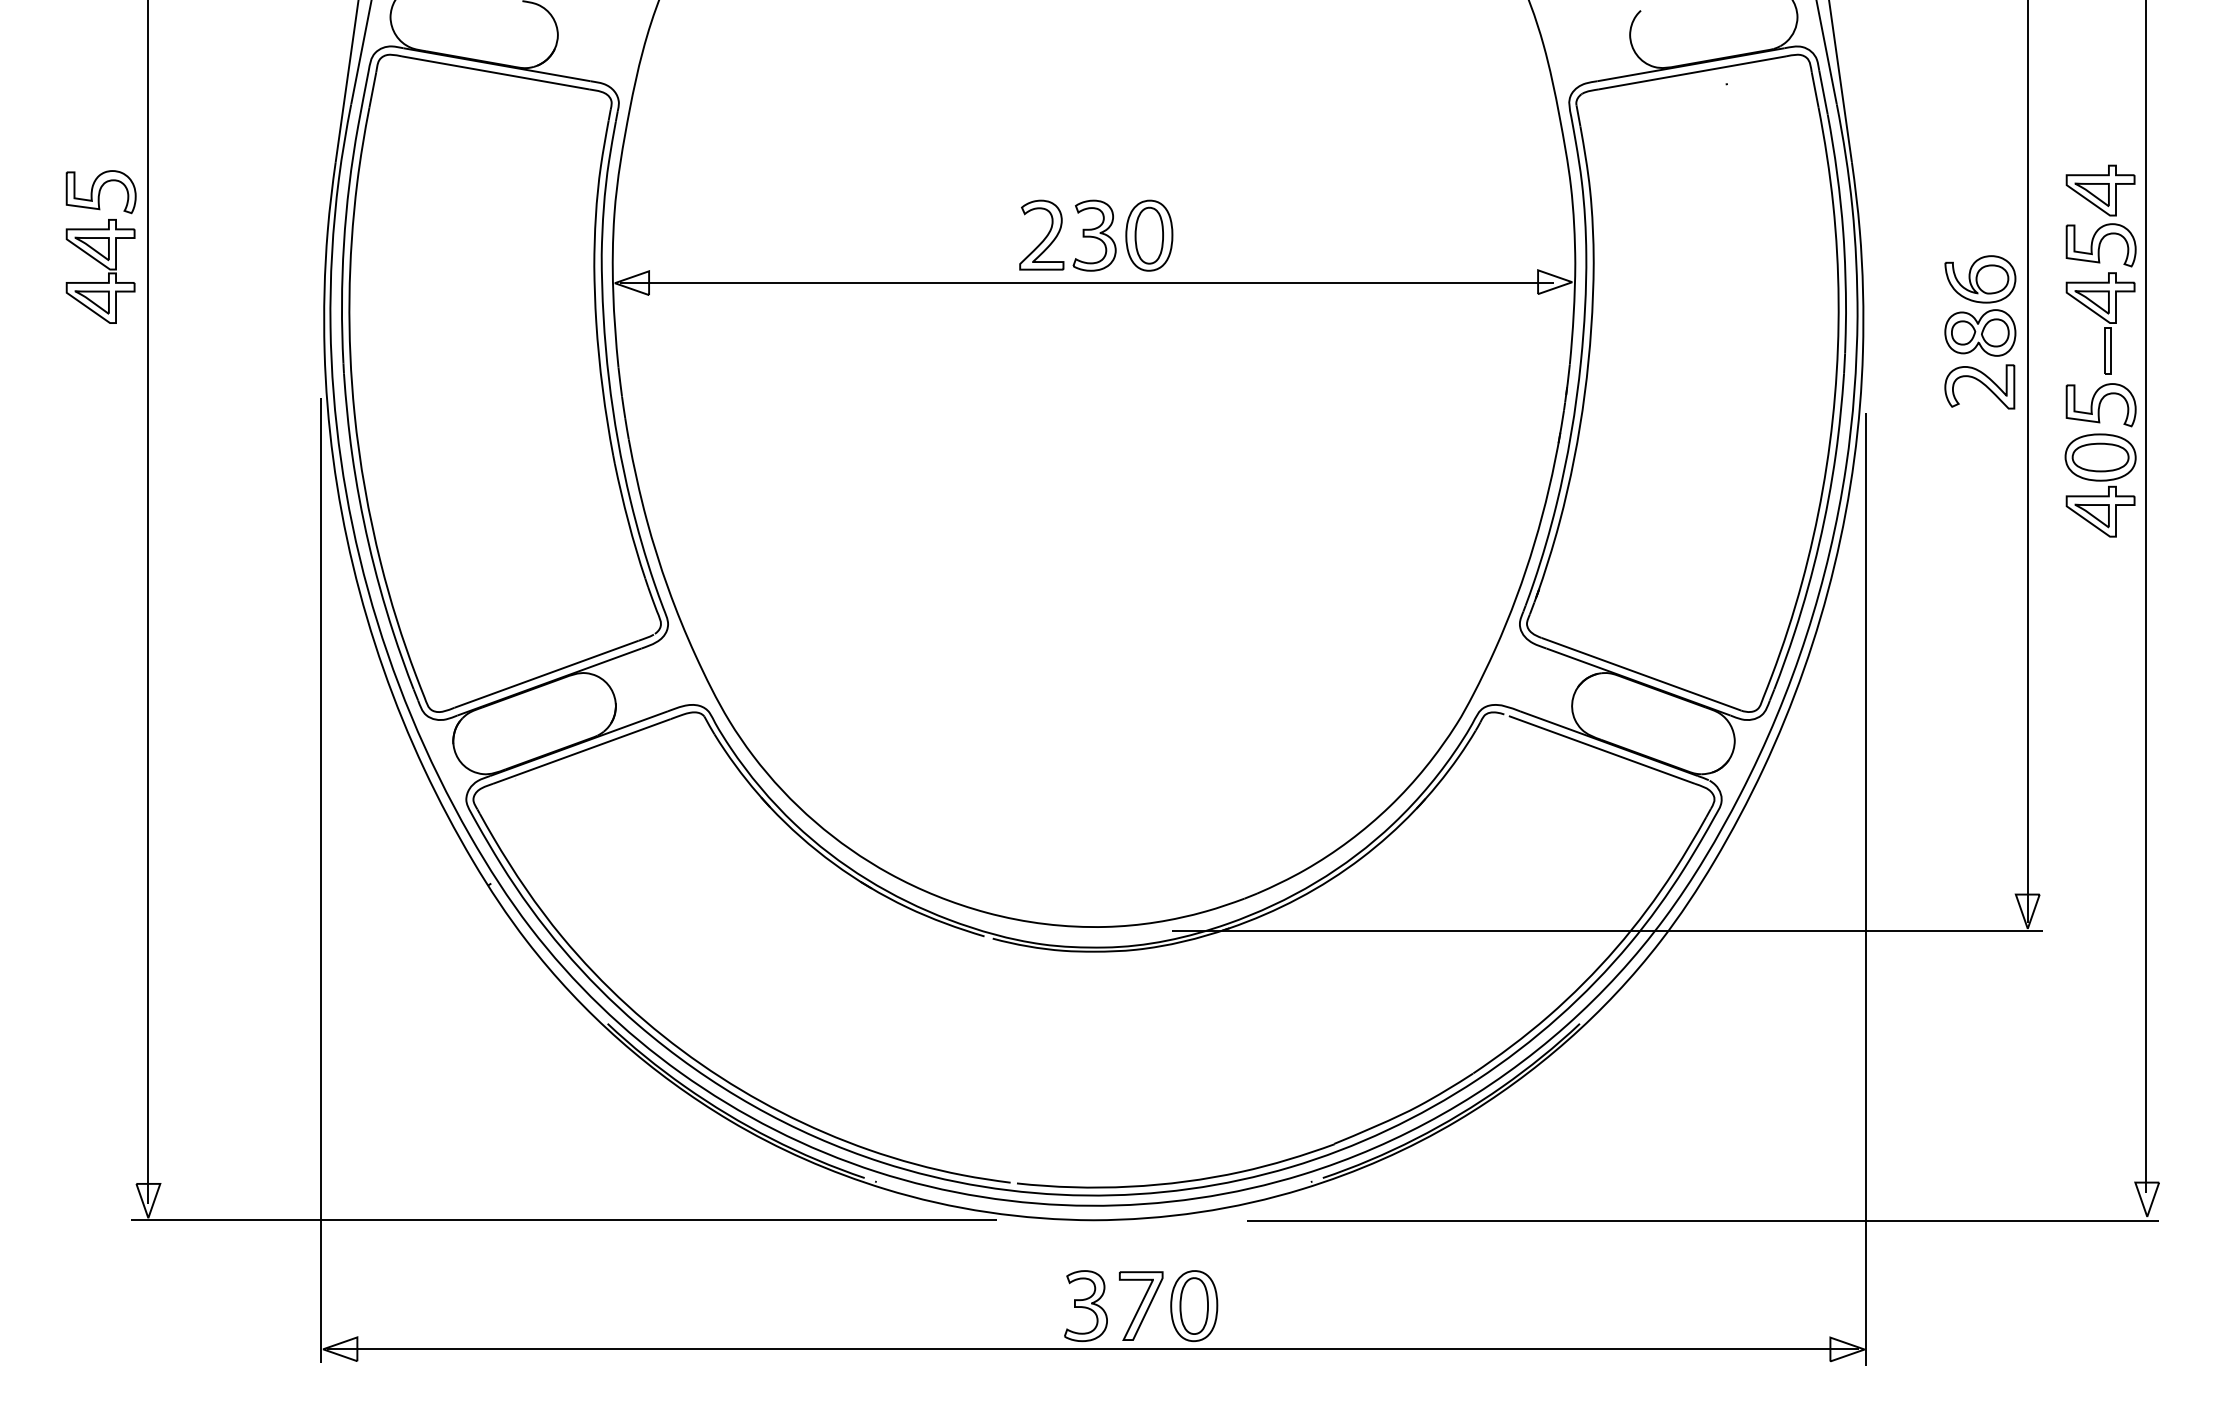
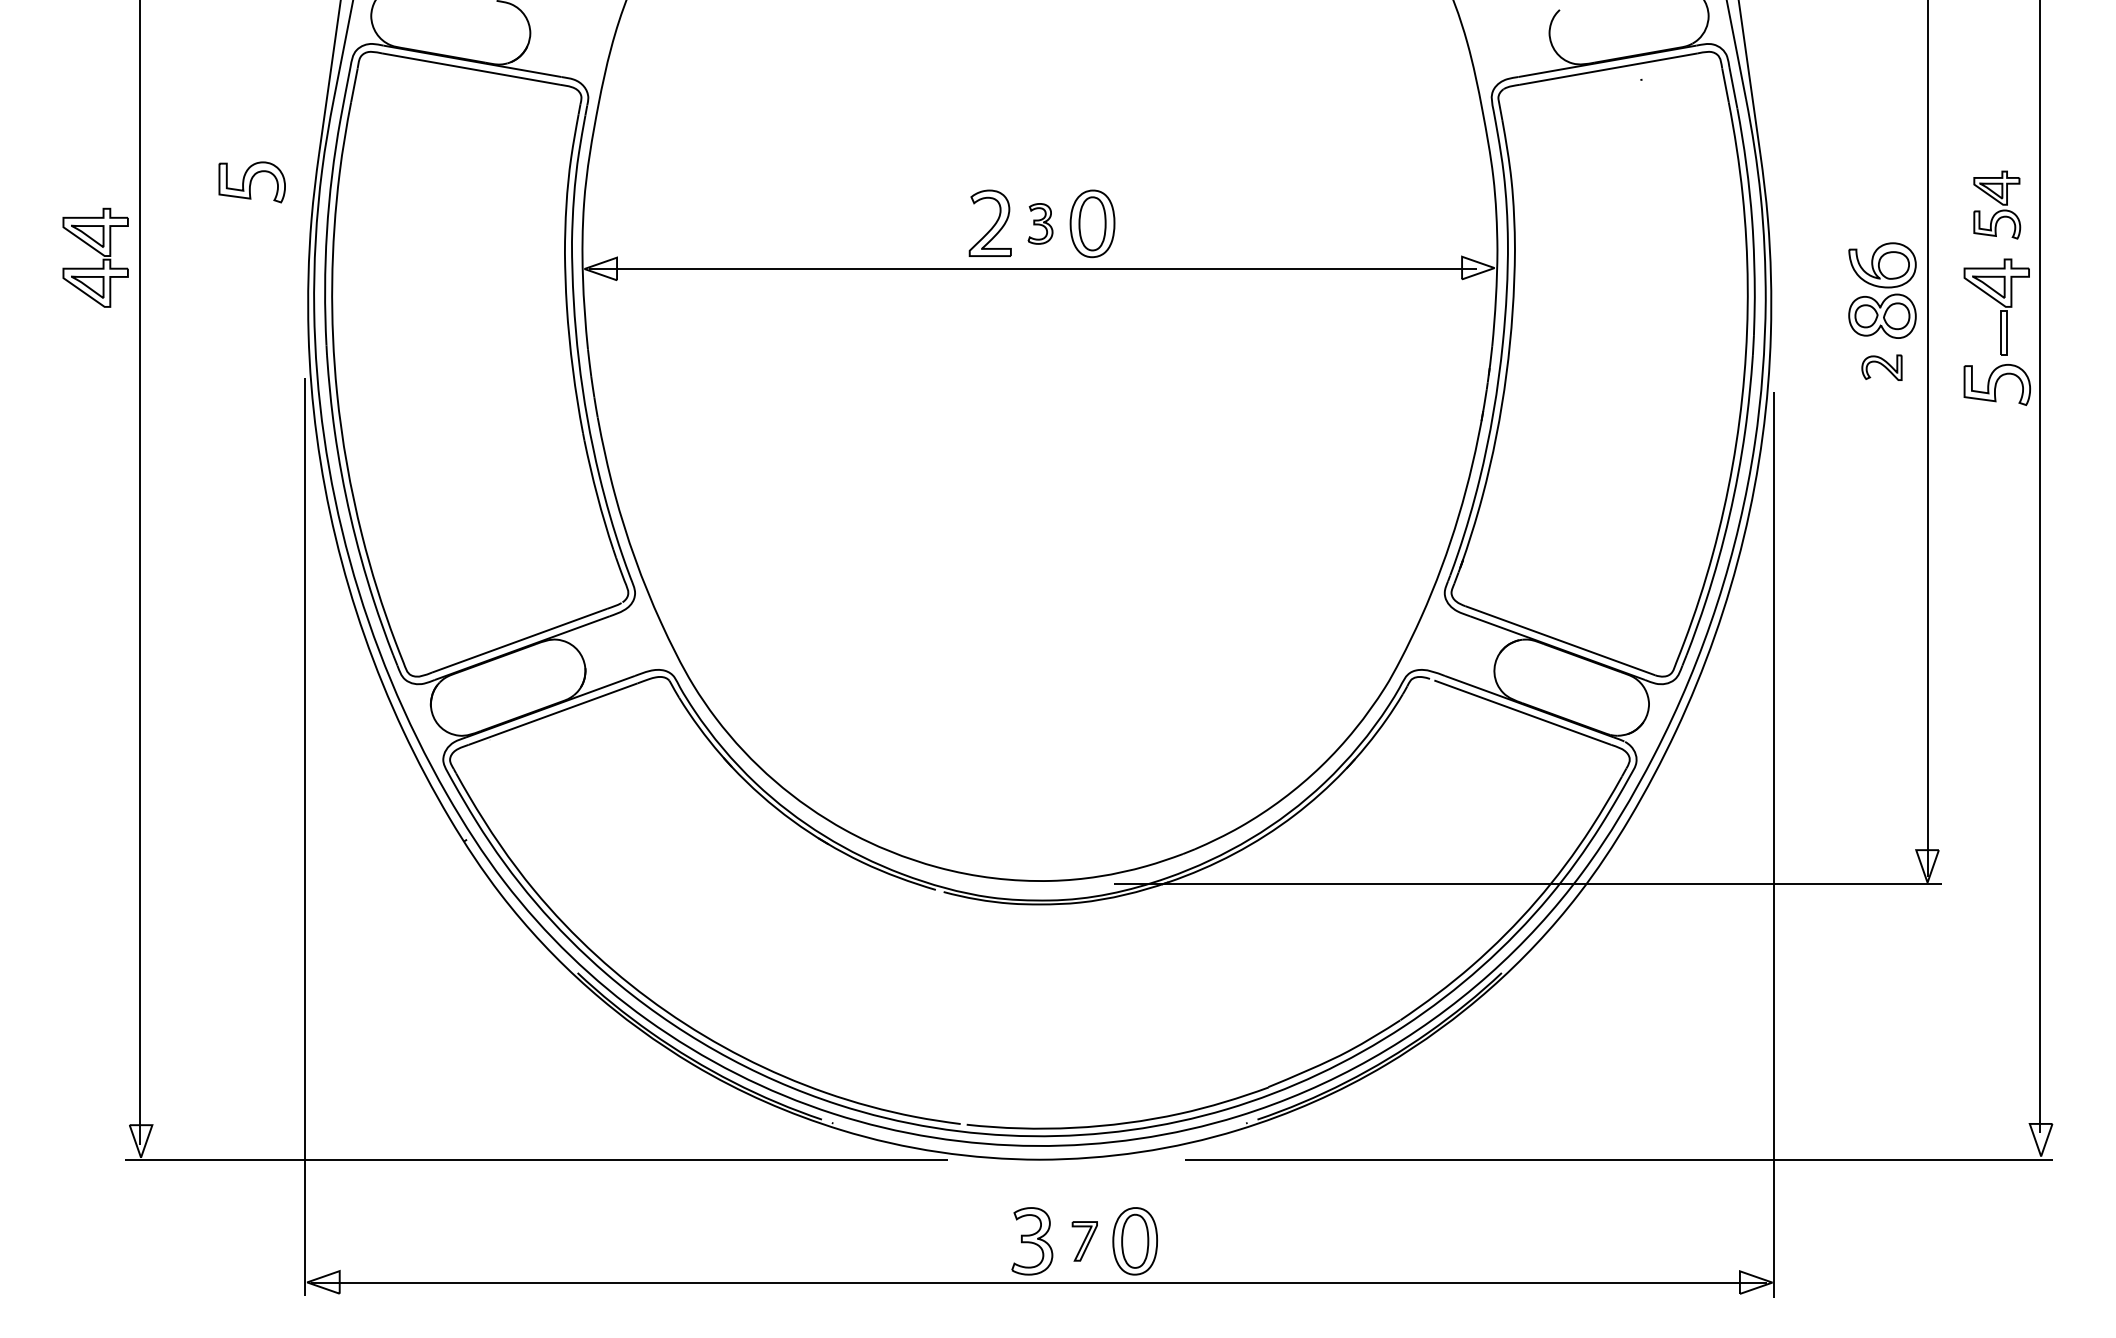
part: (100, 192) -> (251, 182), moved
part: (2100, 215) -> (1996, 204), size x0.7
part: (1094, 235) -> (1040, 223), size x0.6
part: (1979, 386) -> (1881, 367), size x0.6
part: (2100, 484) -> (1996, 460), removed
part: (1140, 1306) -> (1084, 1241), size x0.6

